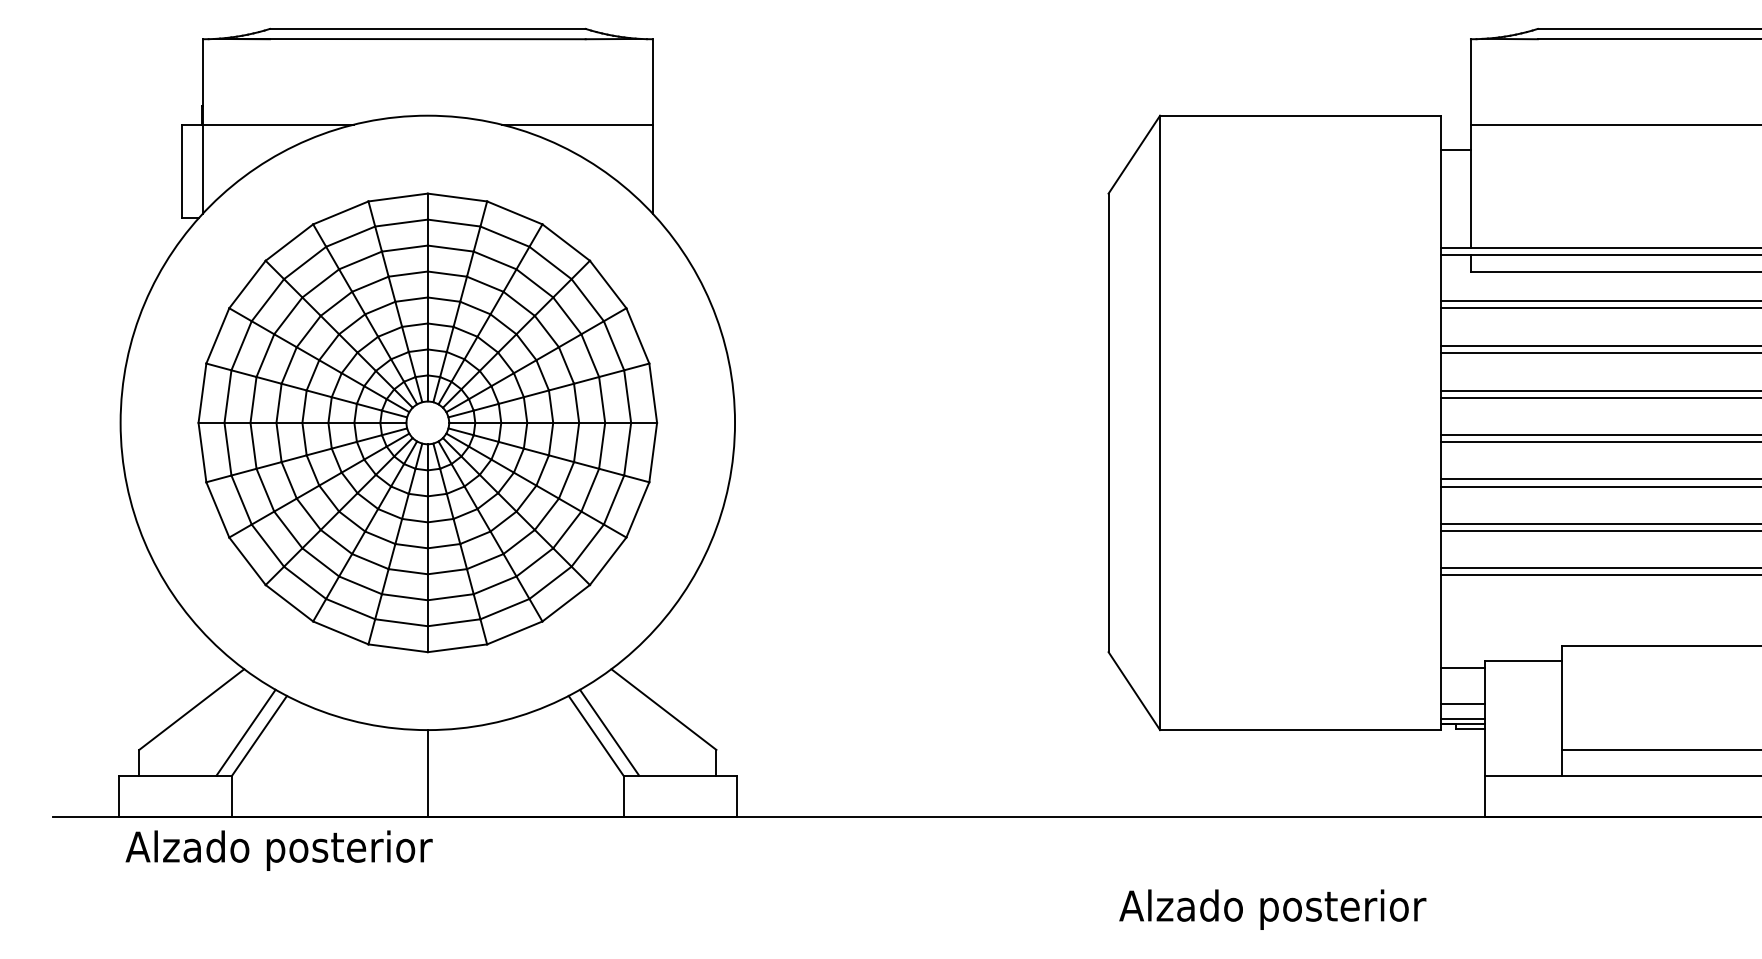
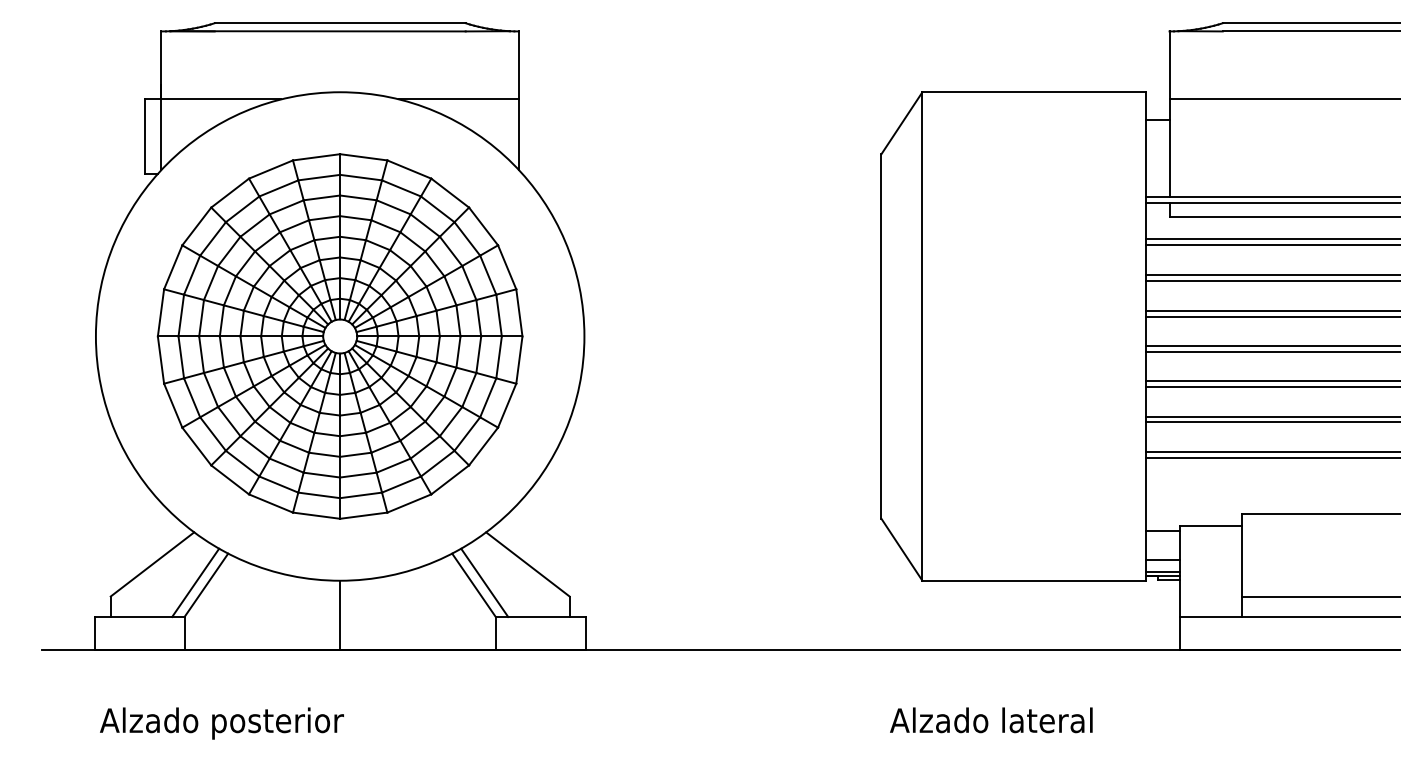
text: (278, 850) -> (221, 723), moved
text: (1343, 909) -> (1068, 723), Alzado posterior -> Alzado lateral

